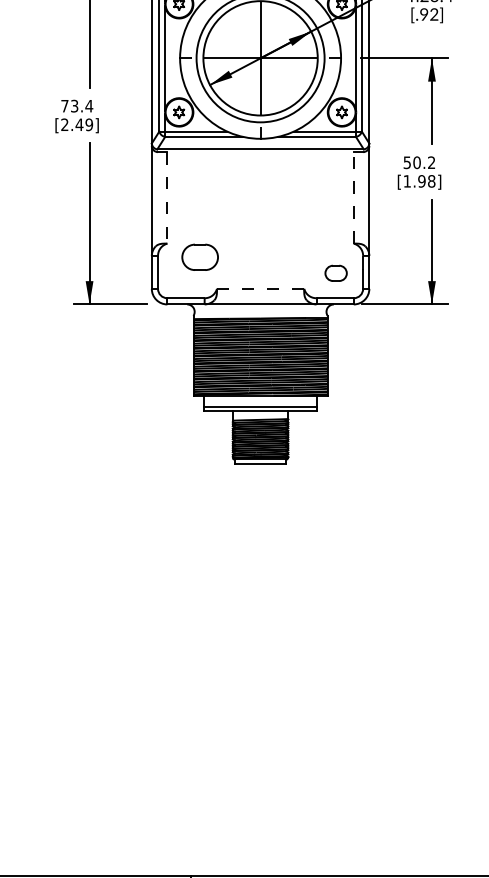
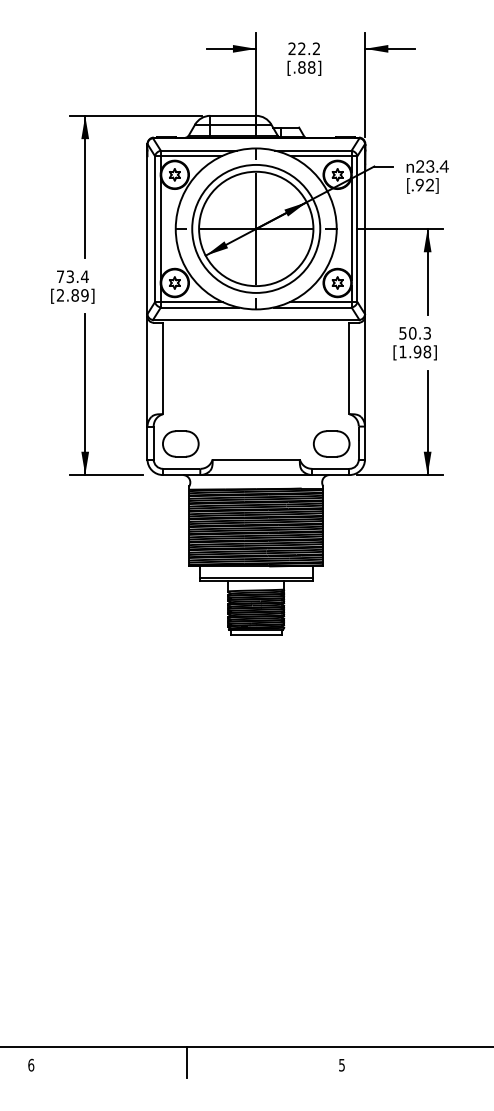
text: (79, 124) -> (75, 295), [2.49] -> [2.89]
text: (430, 162) -> (426, 333), 50.2 -> 50.3
line: (167, 197) -> (163, 368), dashed -> solid
line: (353, 197) -> (349, 368), dashed -> solid
part: (199, 256) -> (180, 443), moved
part: (335, 272) -> (331, 443), size x1.67
line: (260, 288) -> (256, 459), dashed -> solid

